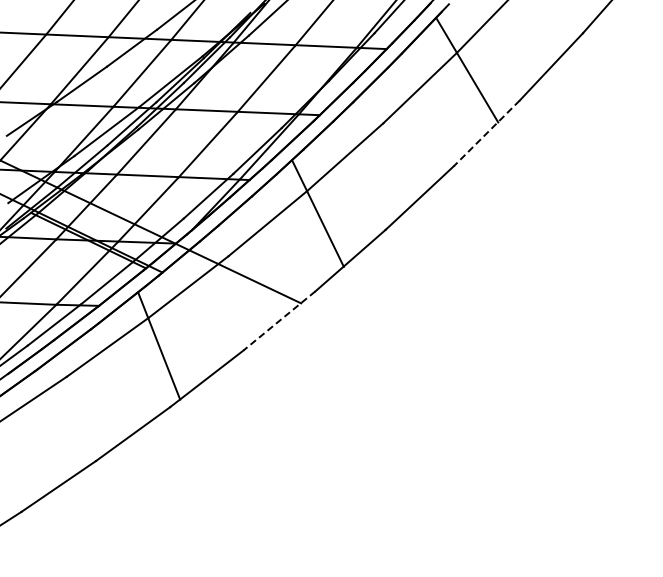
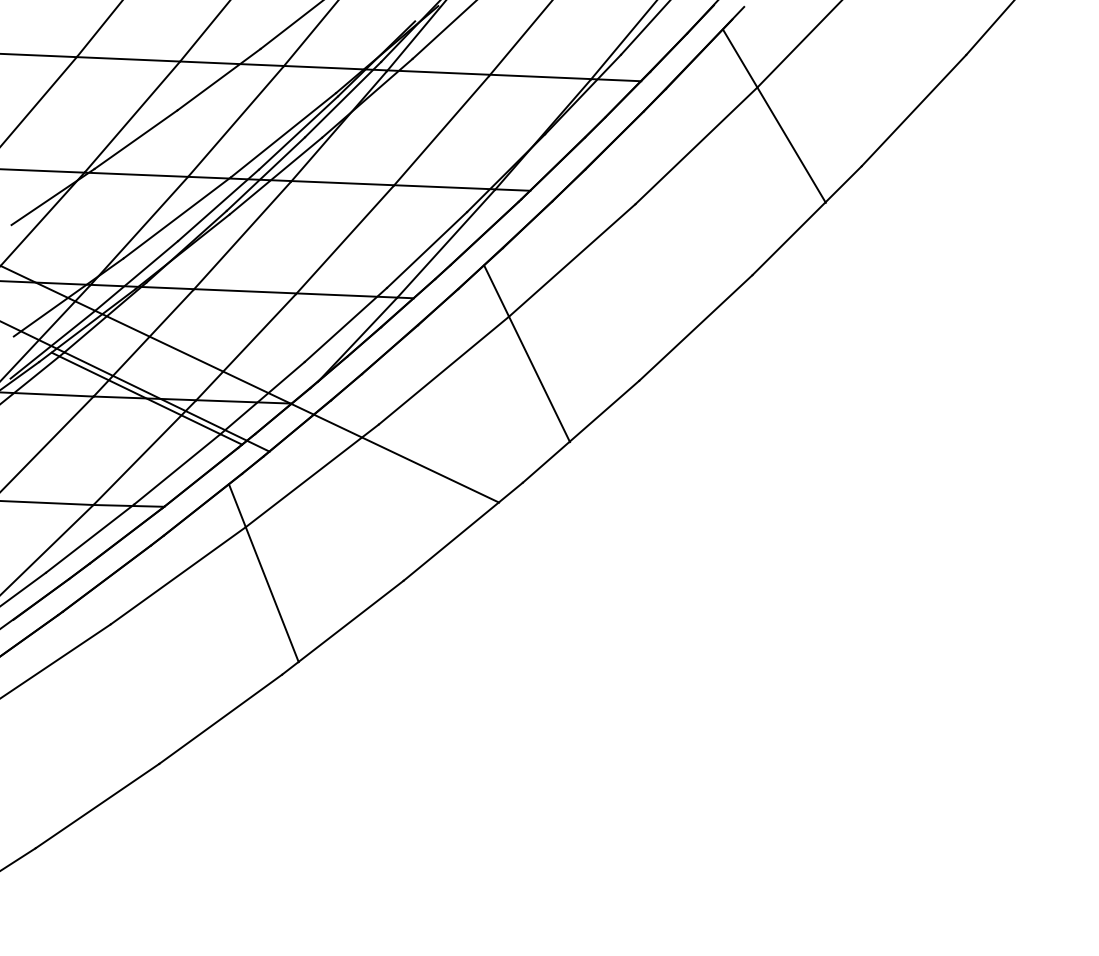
line: (486, 133) -> (806, 221), dashed -> solid
line: (279, 320) -> (463, 531), dashed -> solid

